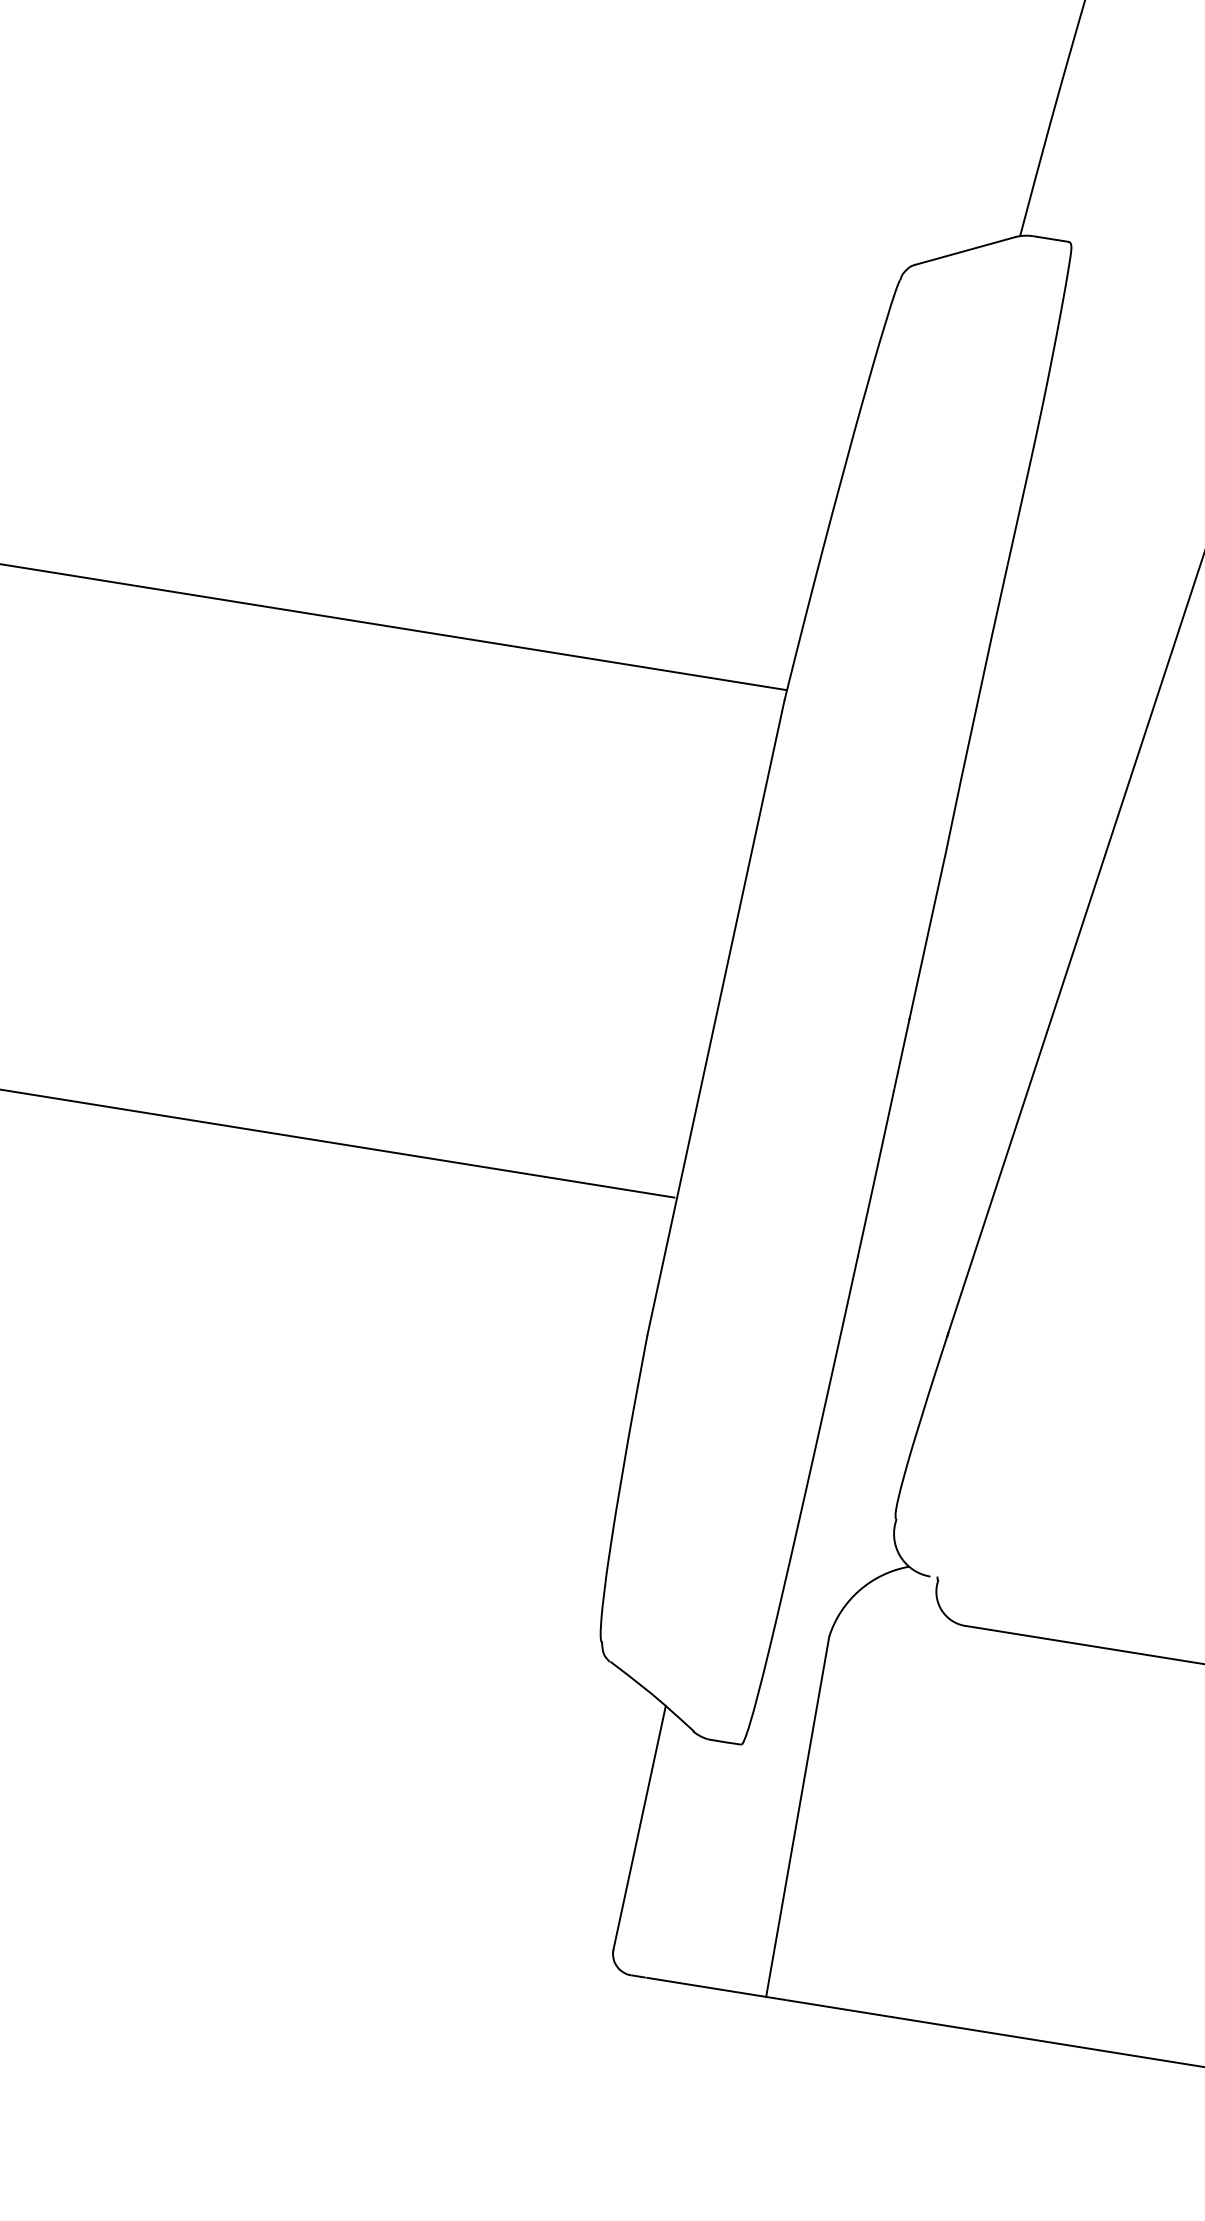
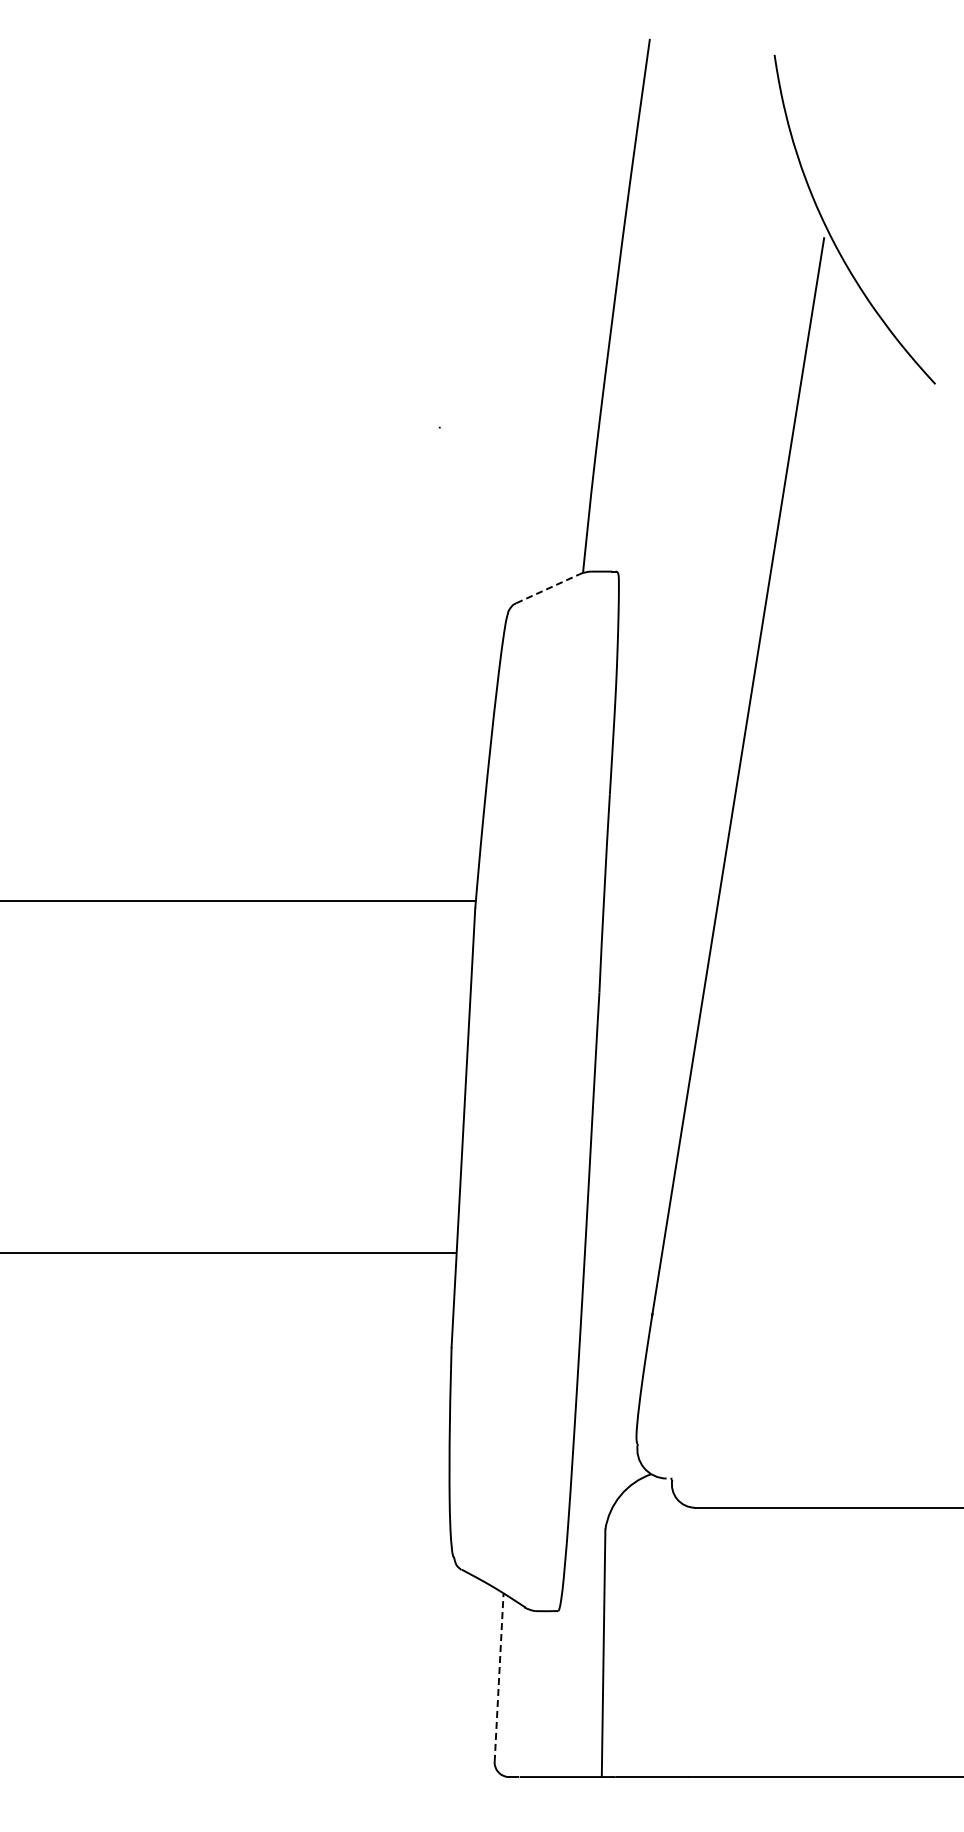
line: (964, 250) -> (547, 588), solid -> dashed
line: (640, 1827) -> (499, 1677), solid -> dashed

